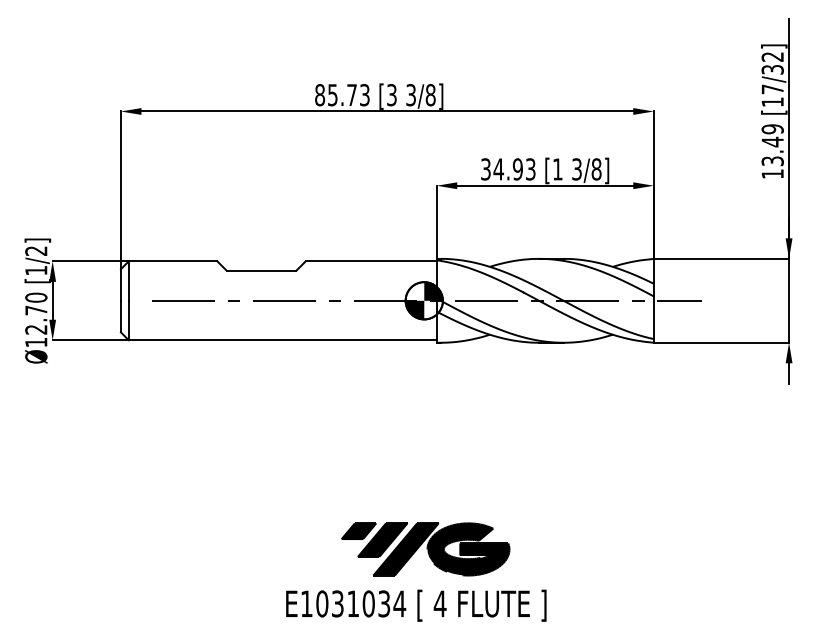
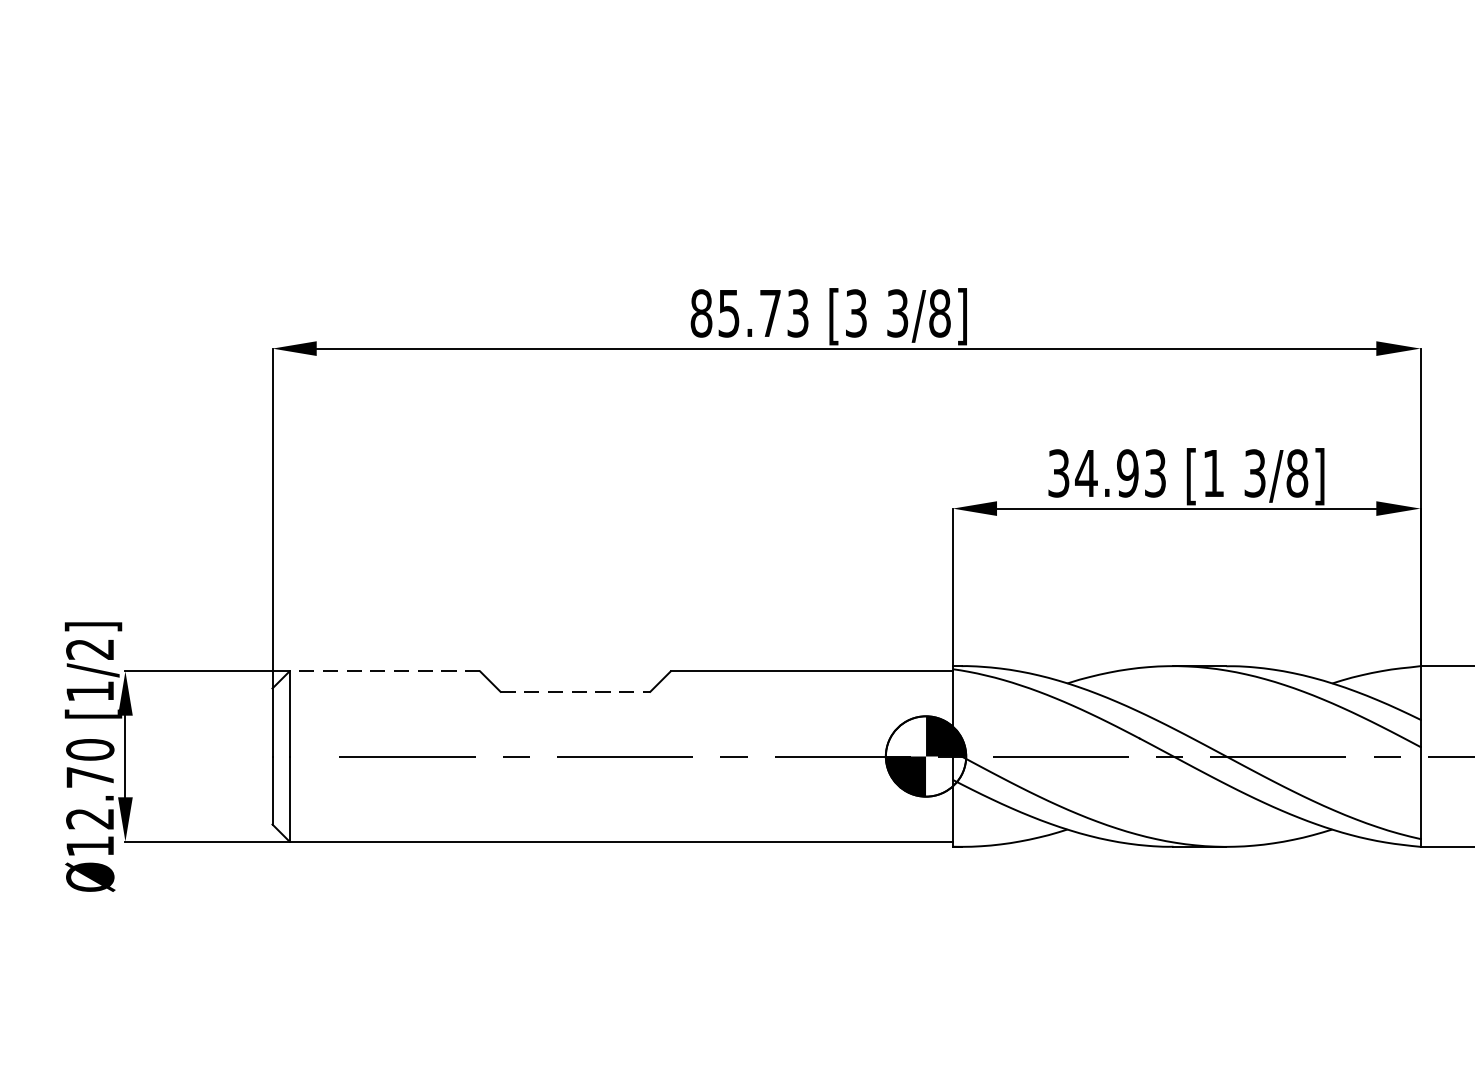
line: (172, 261) -> (383, 671), solid -> dashed
line: (261, 270) -> (575, 691), solid -> dashed

